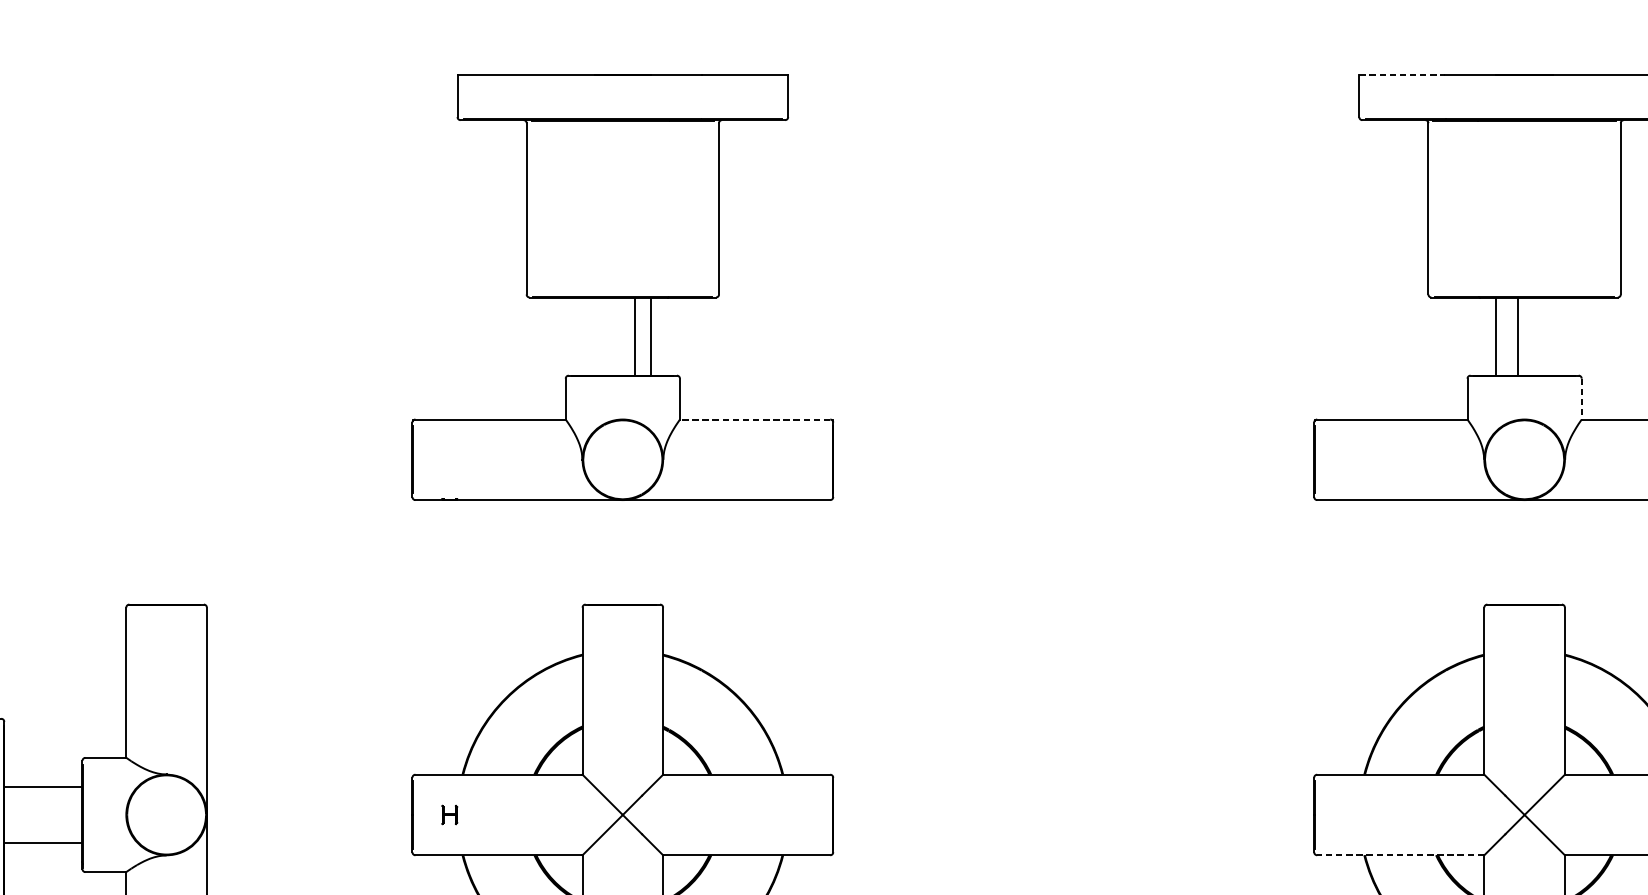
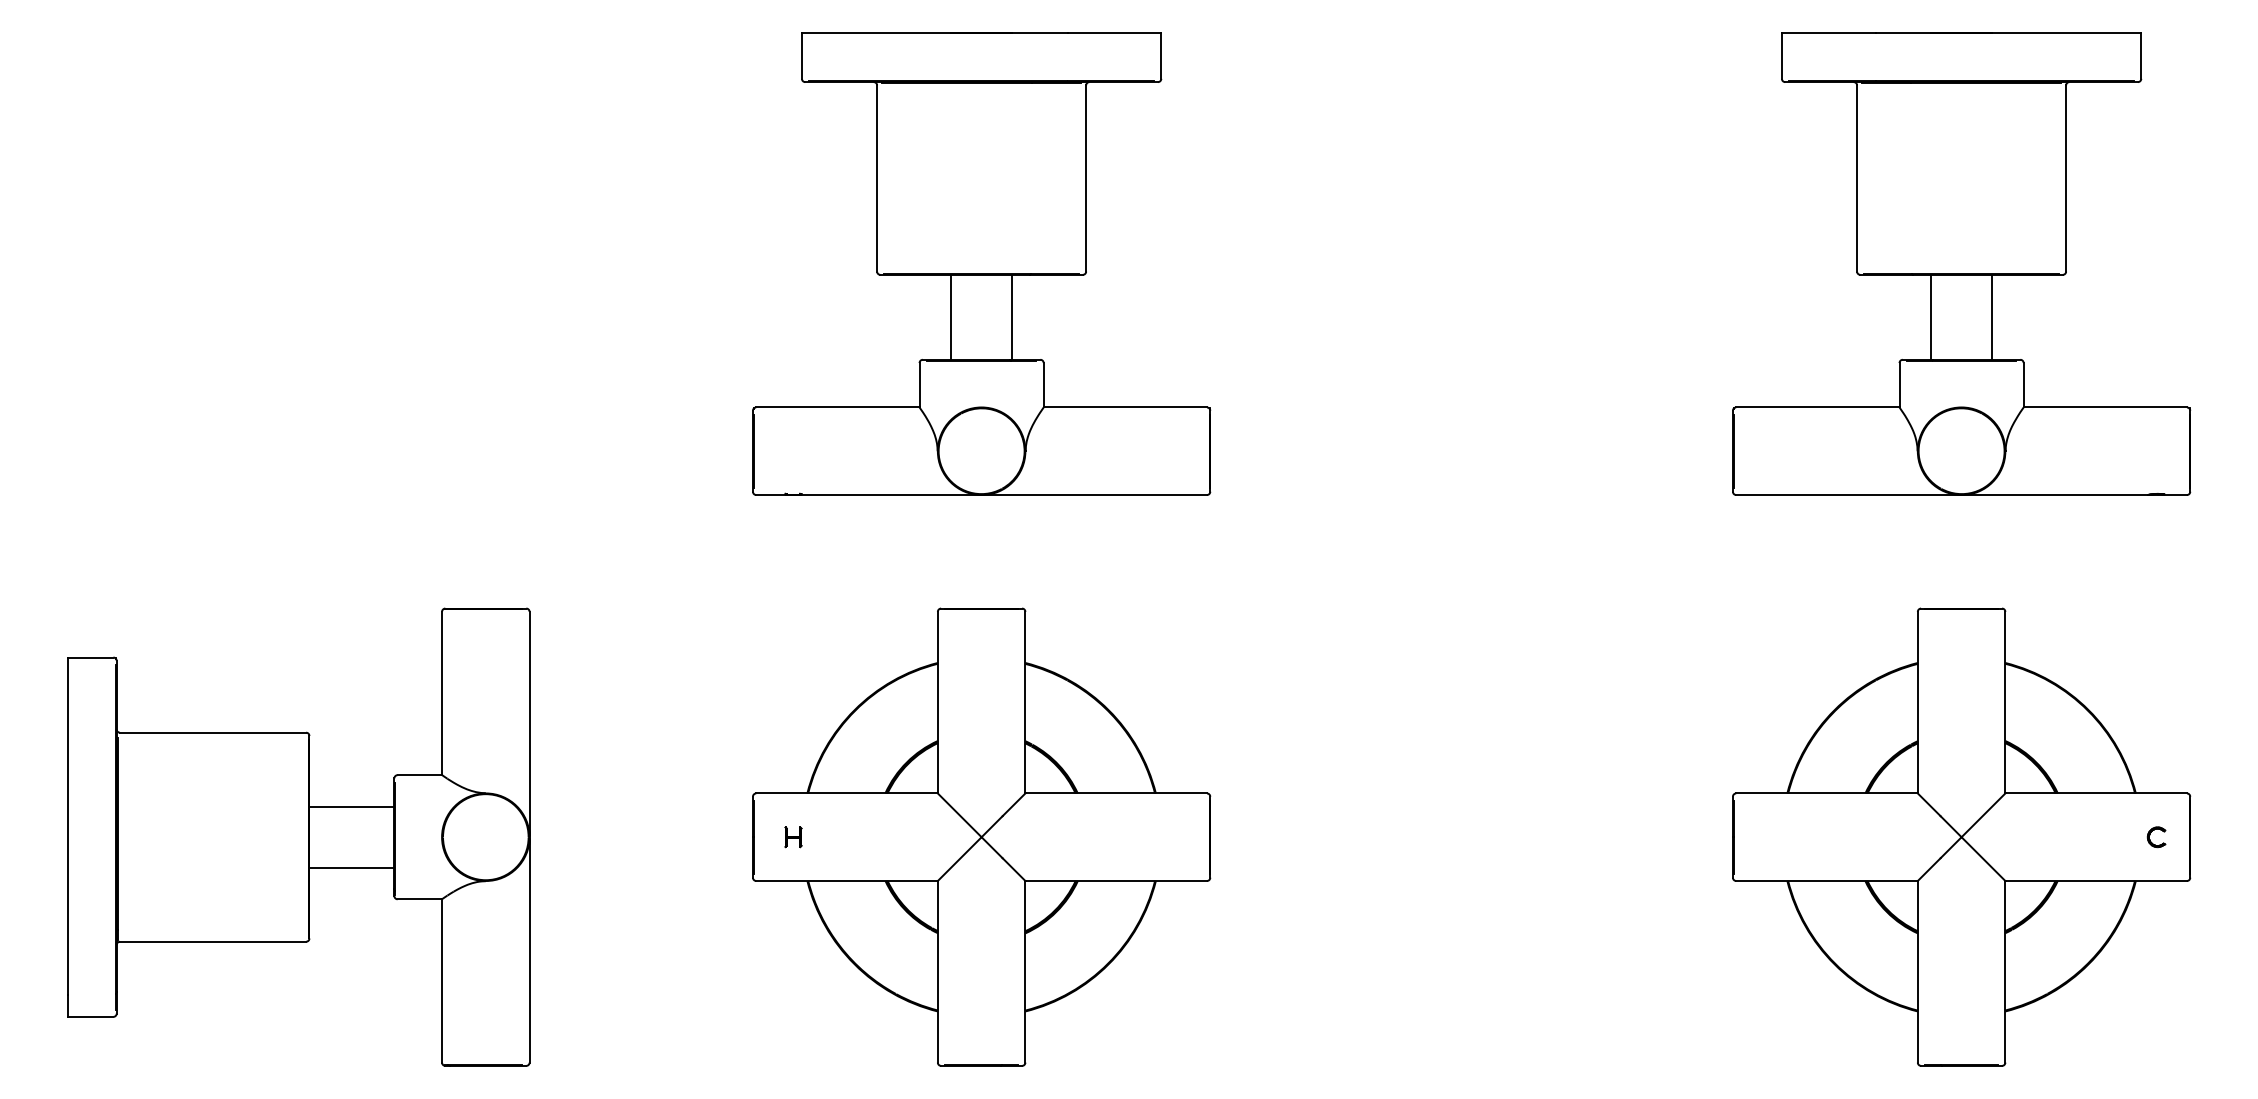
line: (1402, 75) -> (1828, 33), dashed -> solid
line: (634, 335) -> (950, 316), moved
line: (1518, 335) -> (1992, 316), moved
line: (1581, 399) -> (2023, 385), dashed -> solid
line: (755, 419) -> (1125, 407), dashed -> solid
line: (1400, 855) -> (1826, 881), dashed -> solid

